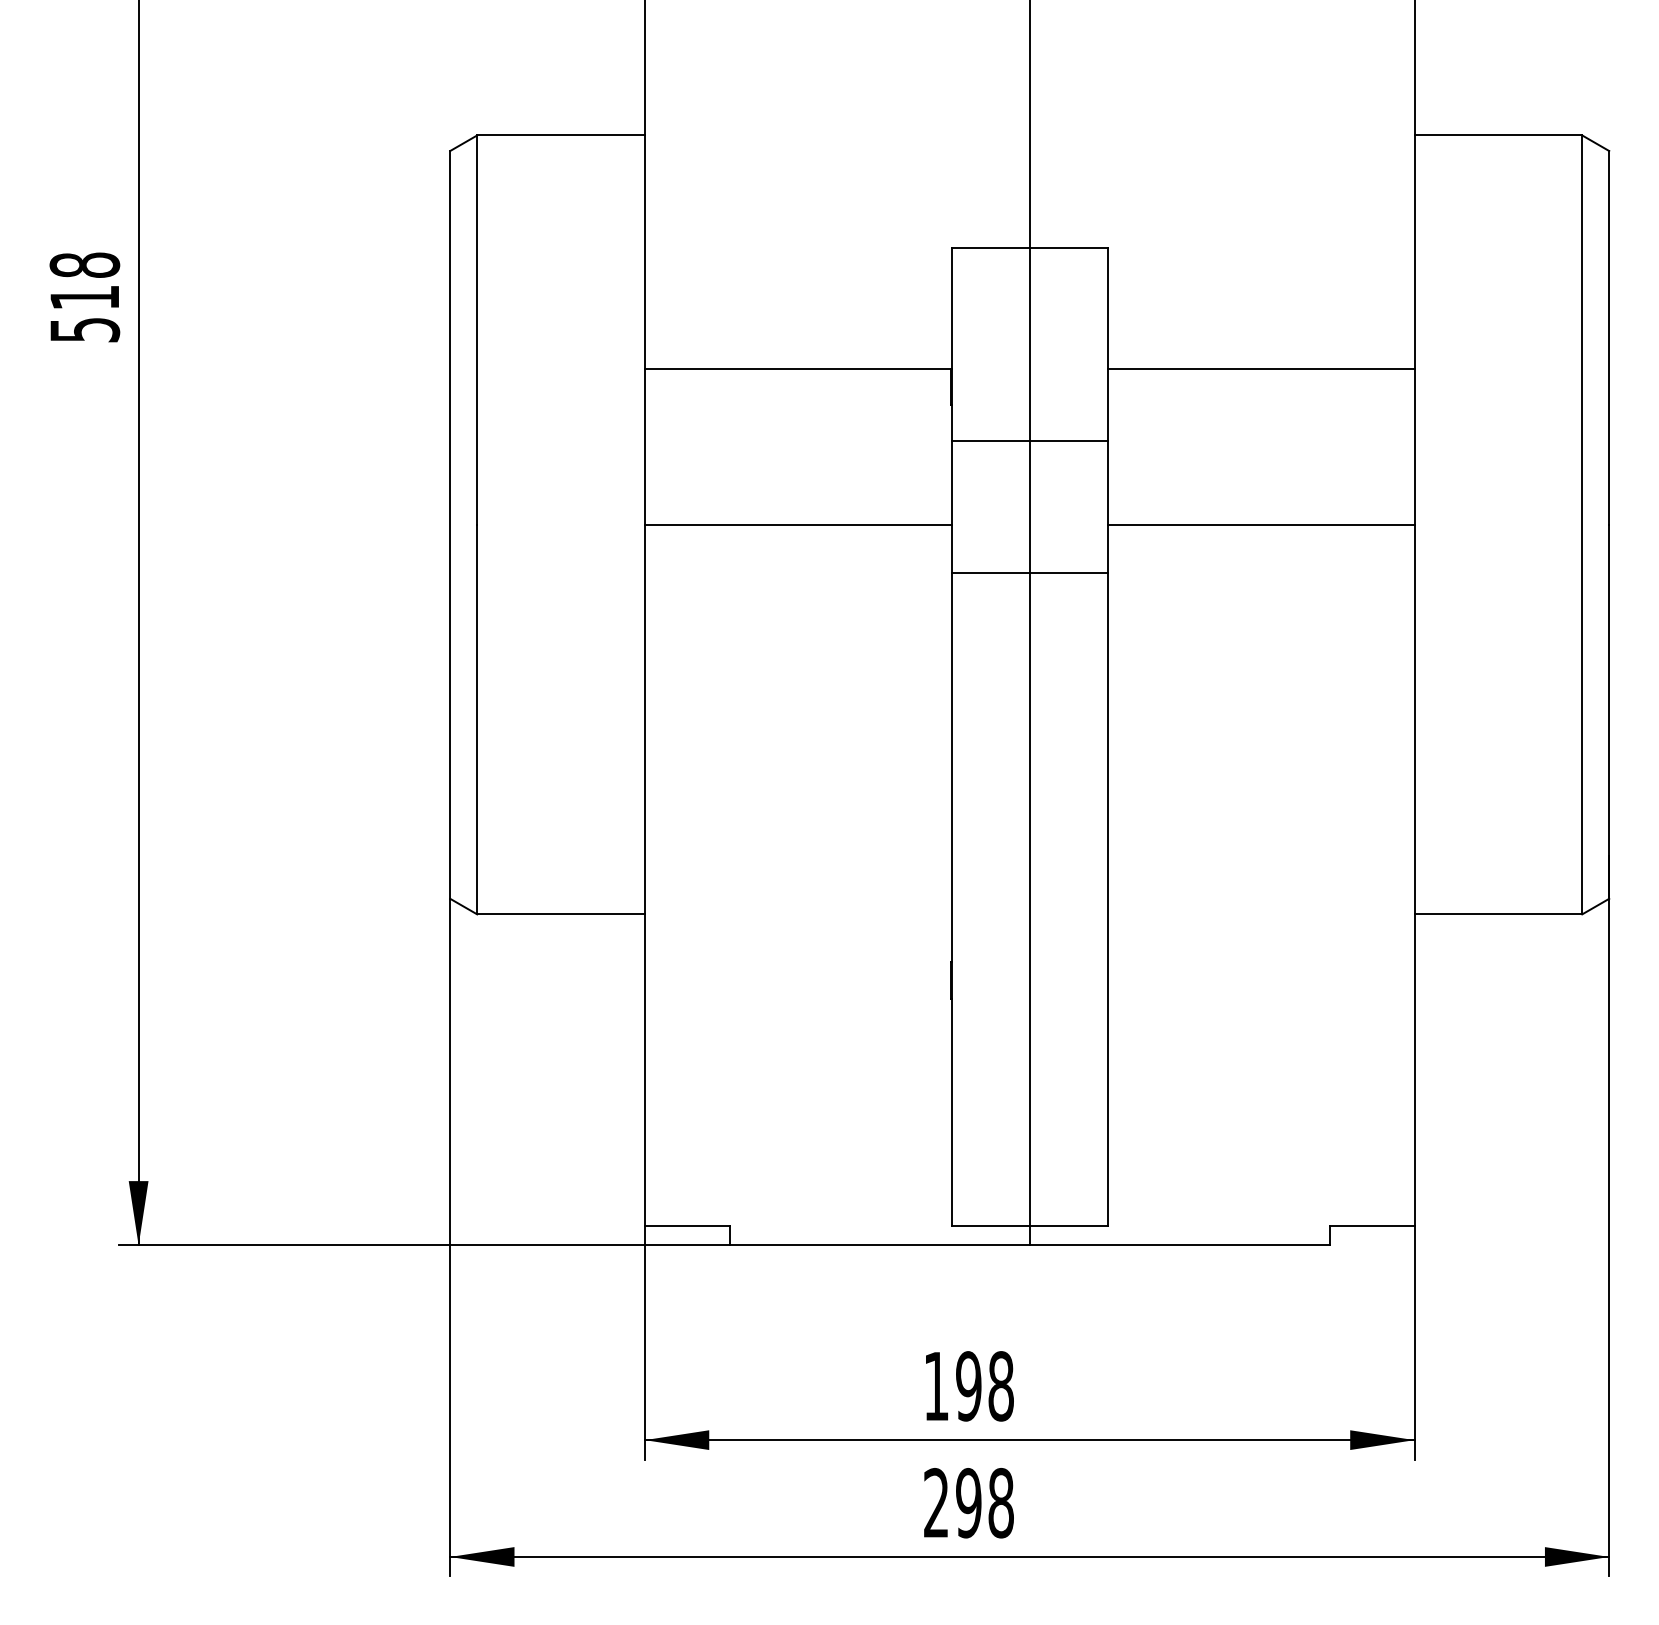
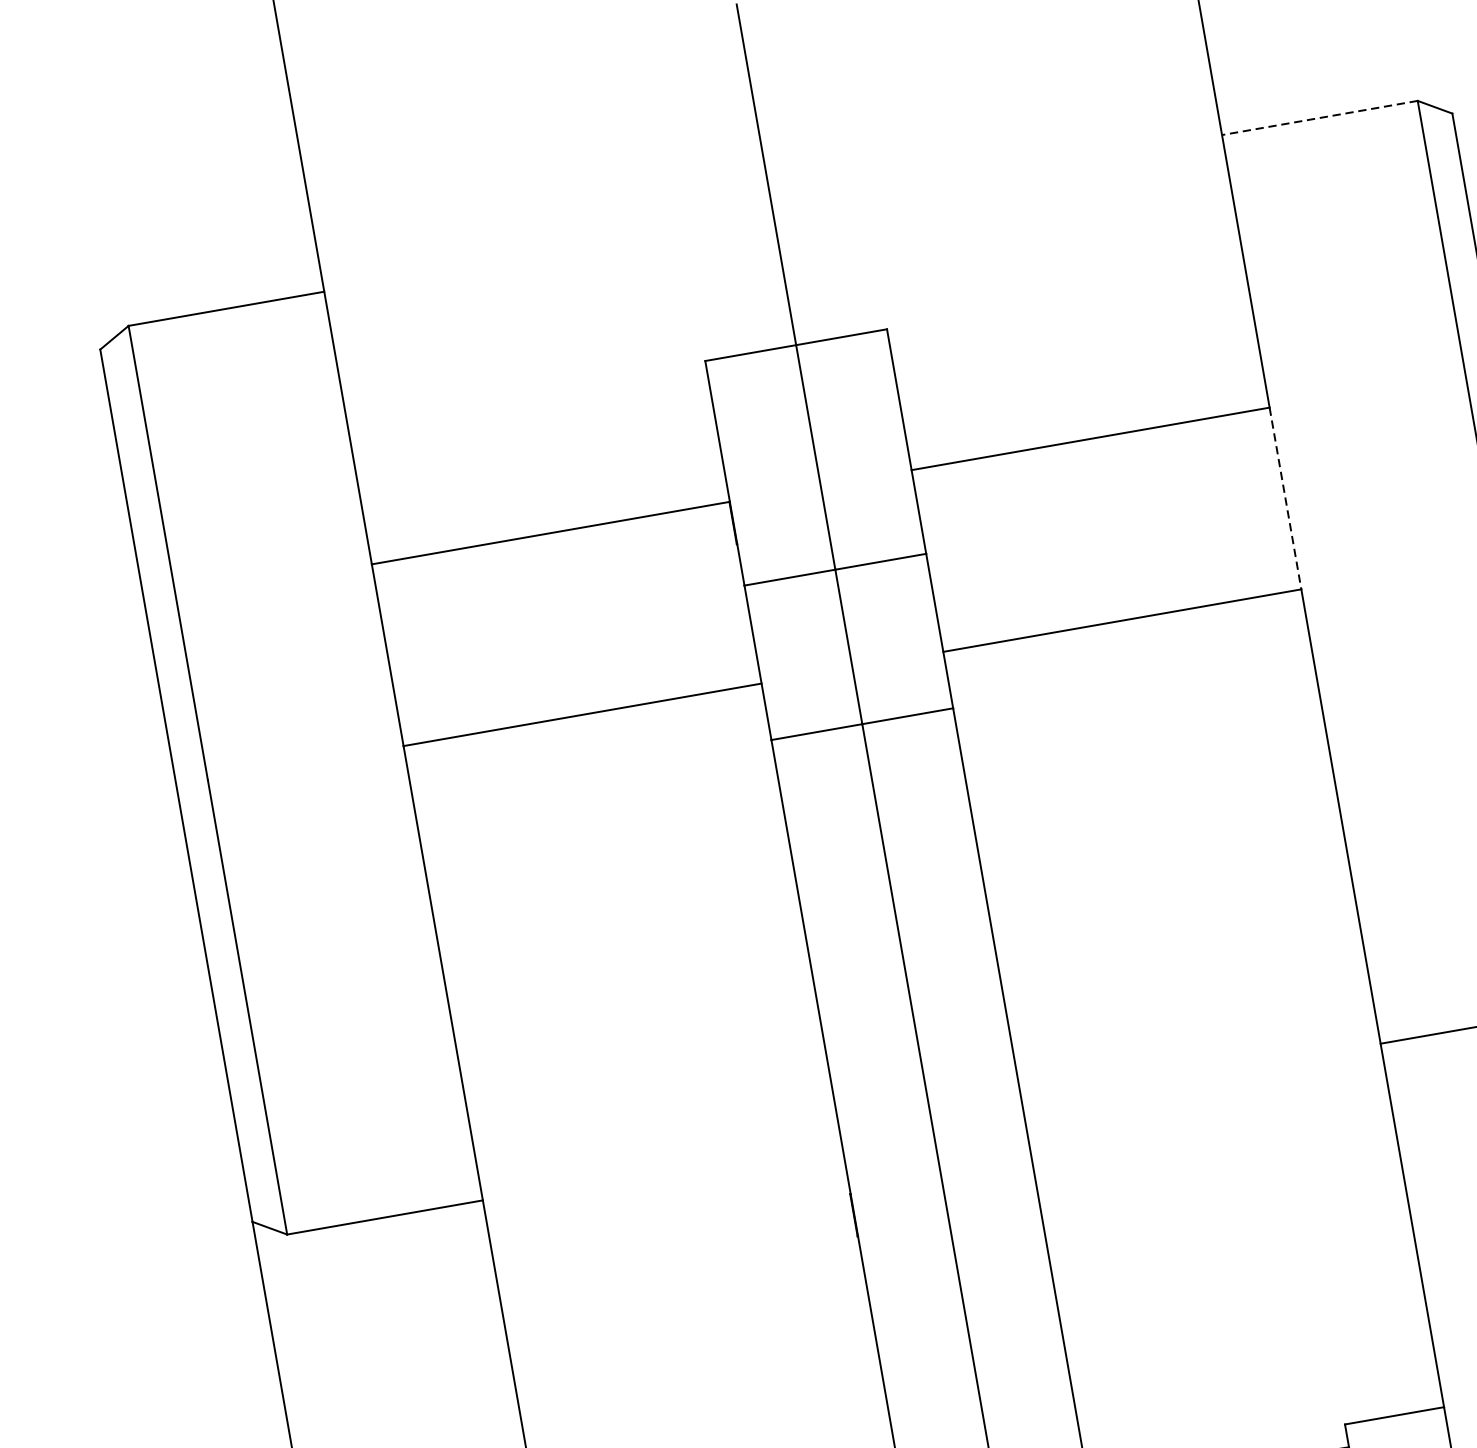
line: (1498, 135) -> (1320, 118), solid -> dashed
line: (1414, 447) -> (1285, 499), solid -> dashed

